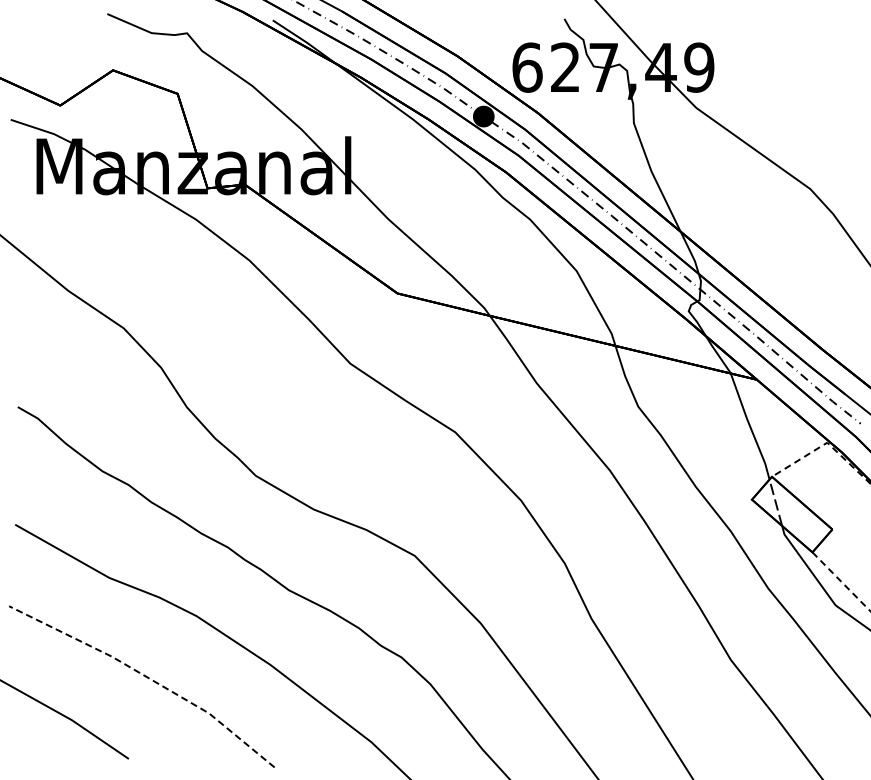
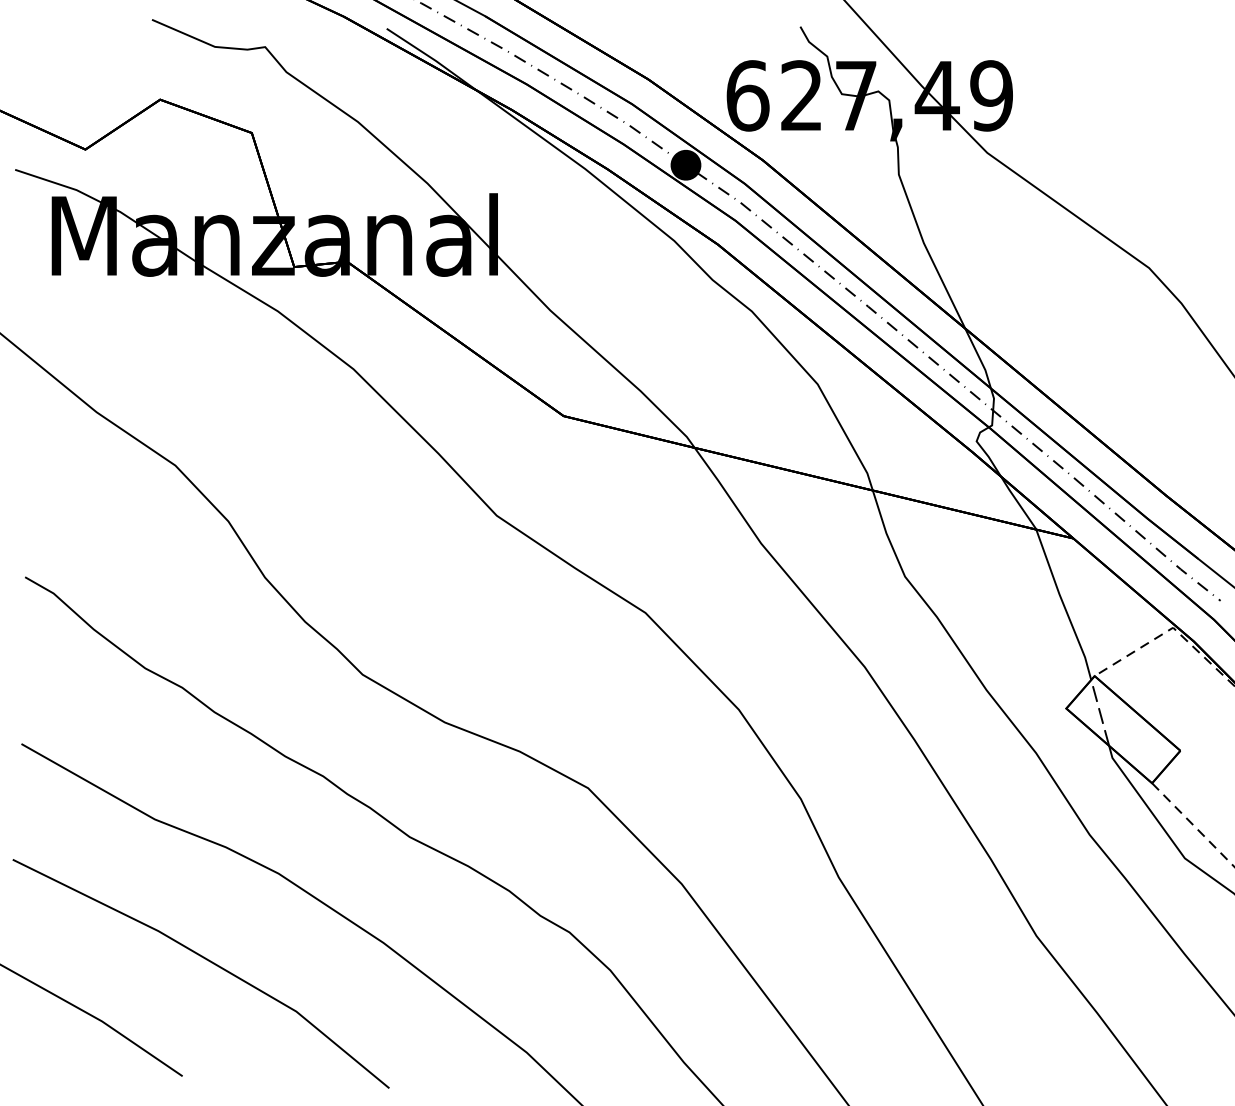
line: (147, 677) -> (209, 960), dashed -> solid

